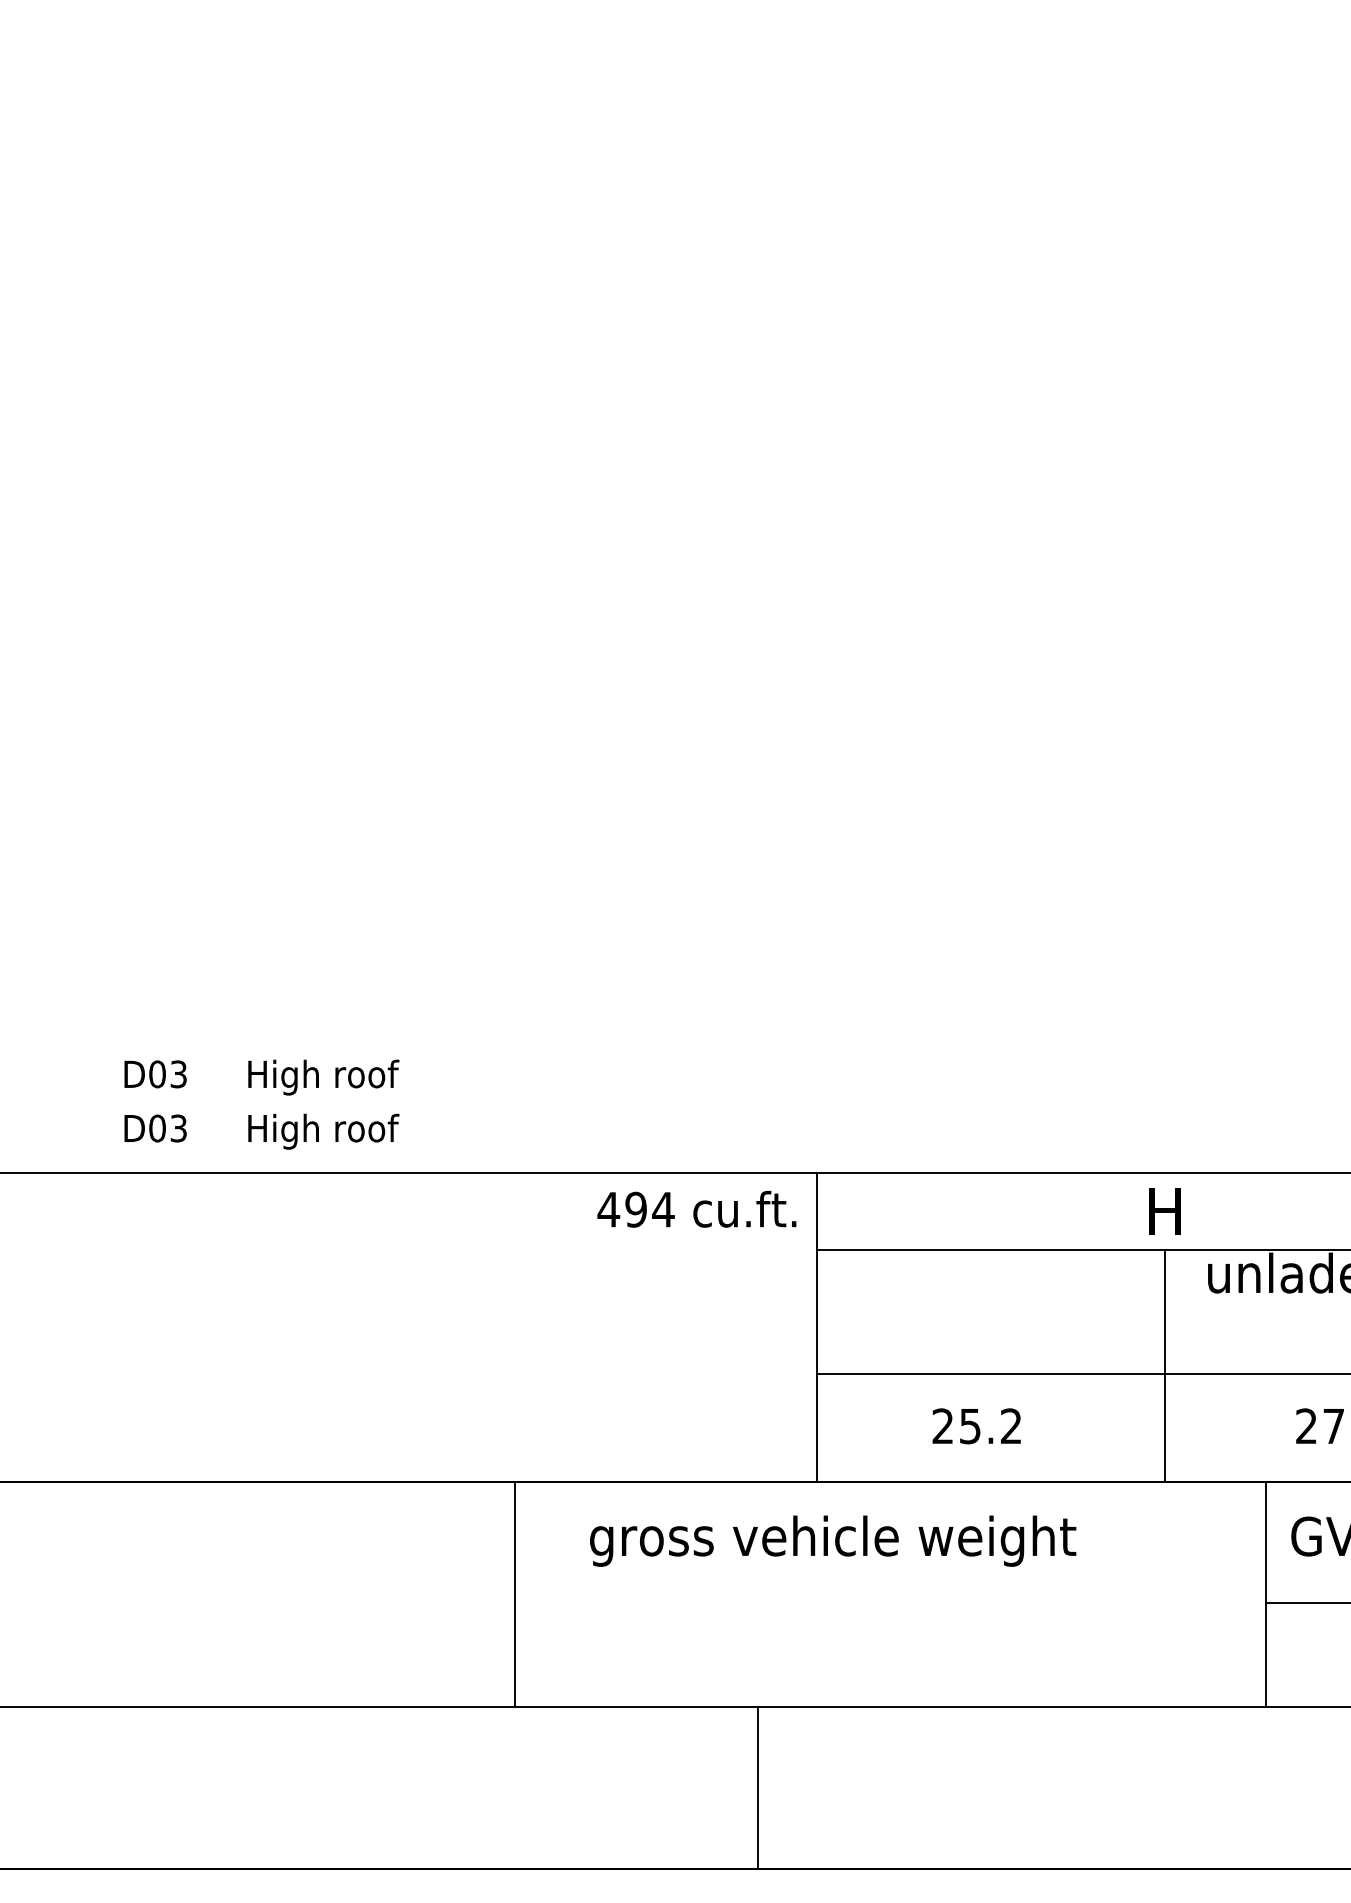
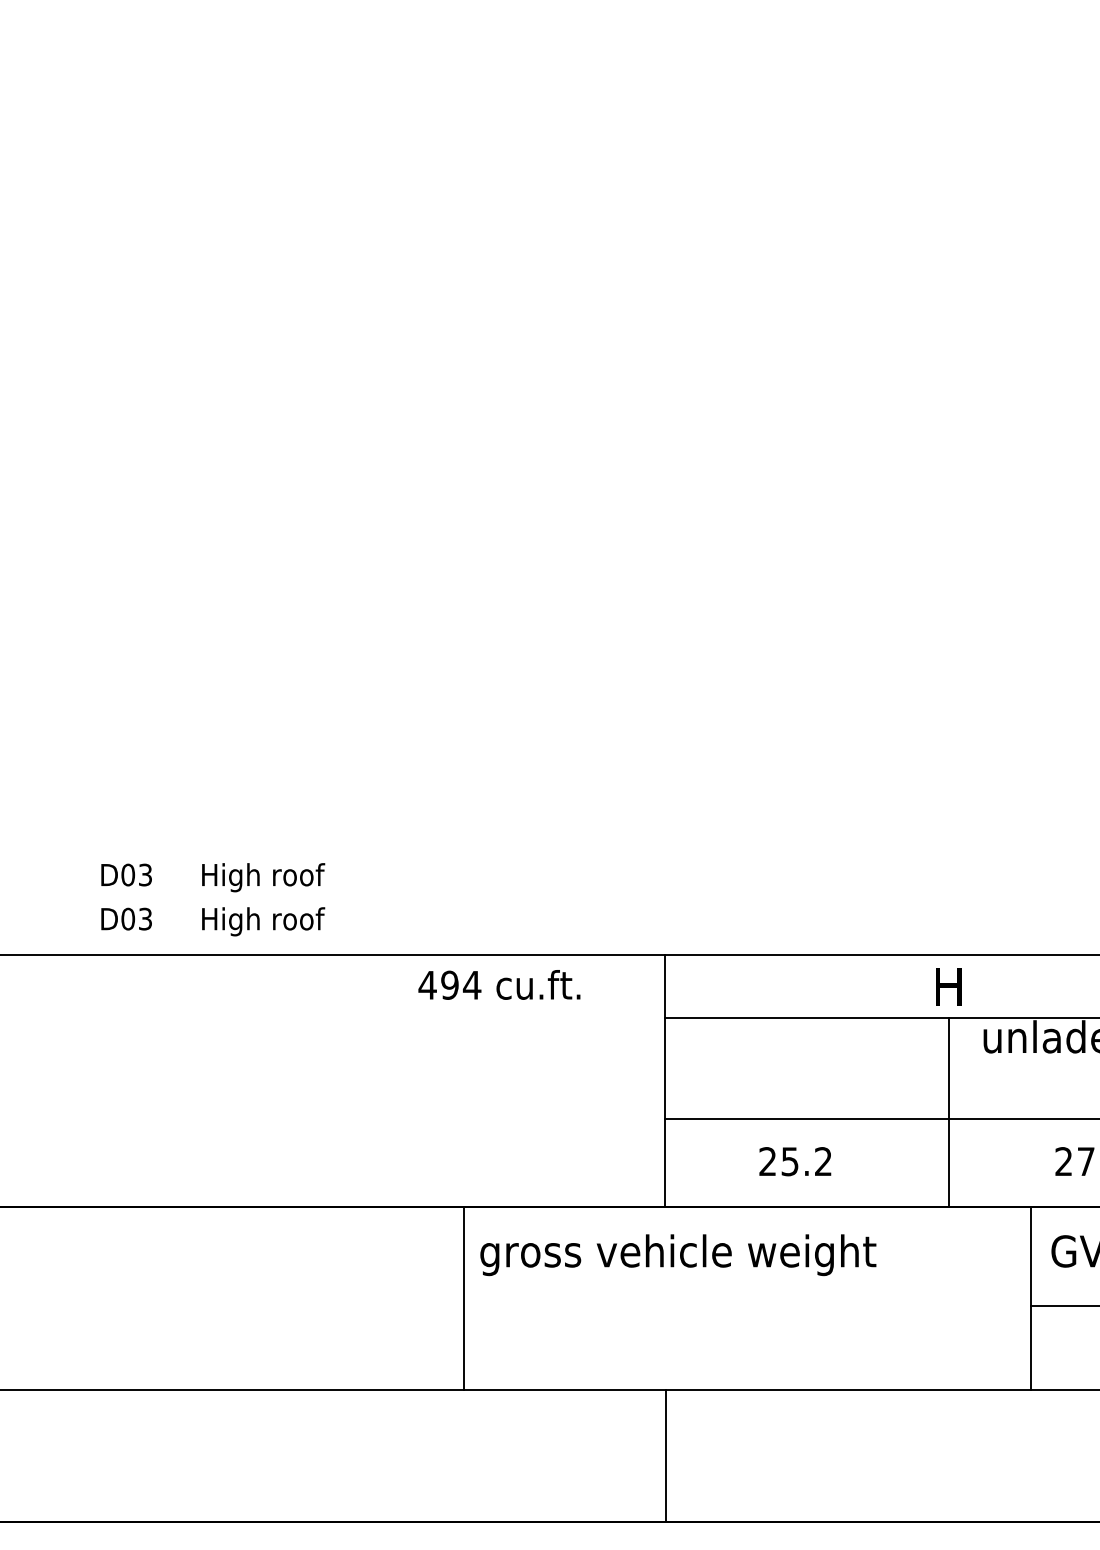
text: (696, 1208) -> (499, 984), moved
line: (515, 1594) -> (464, 1298), moved
line: (758, 1788) -> (665, 1456), moved

